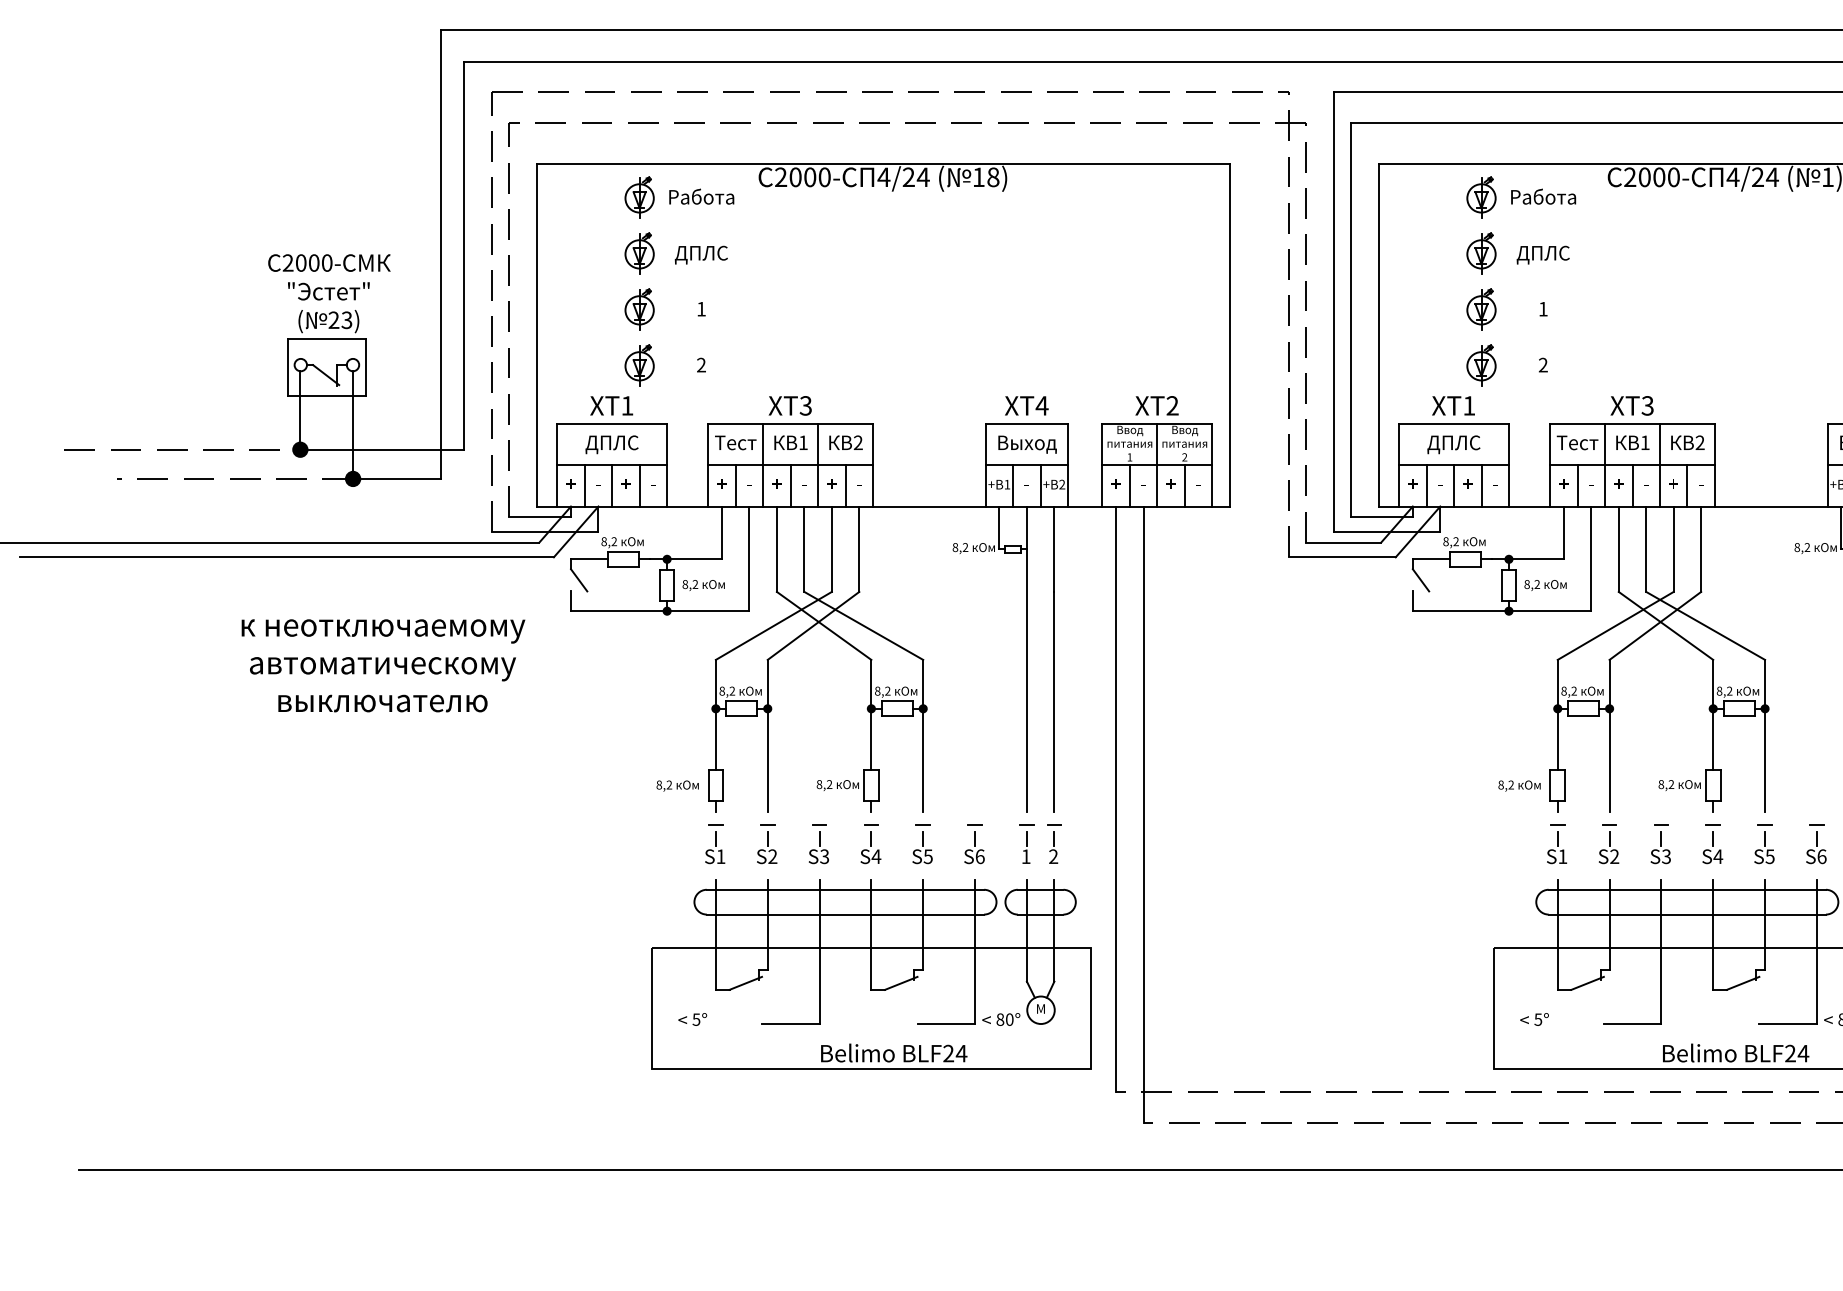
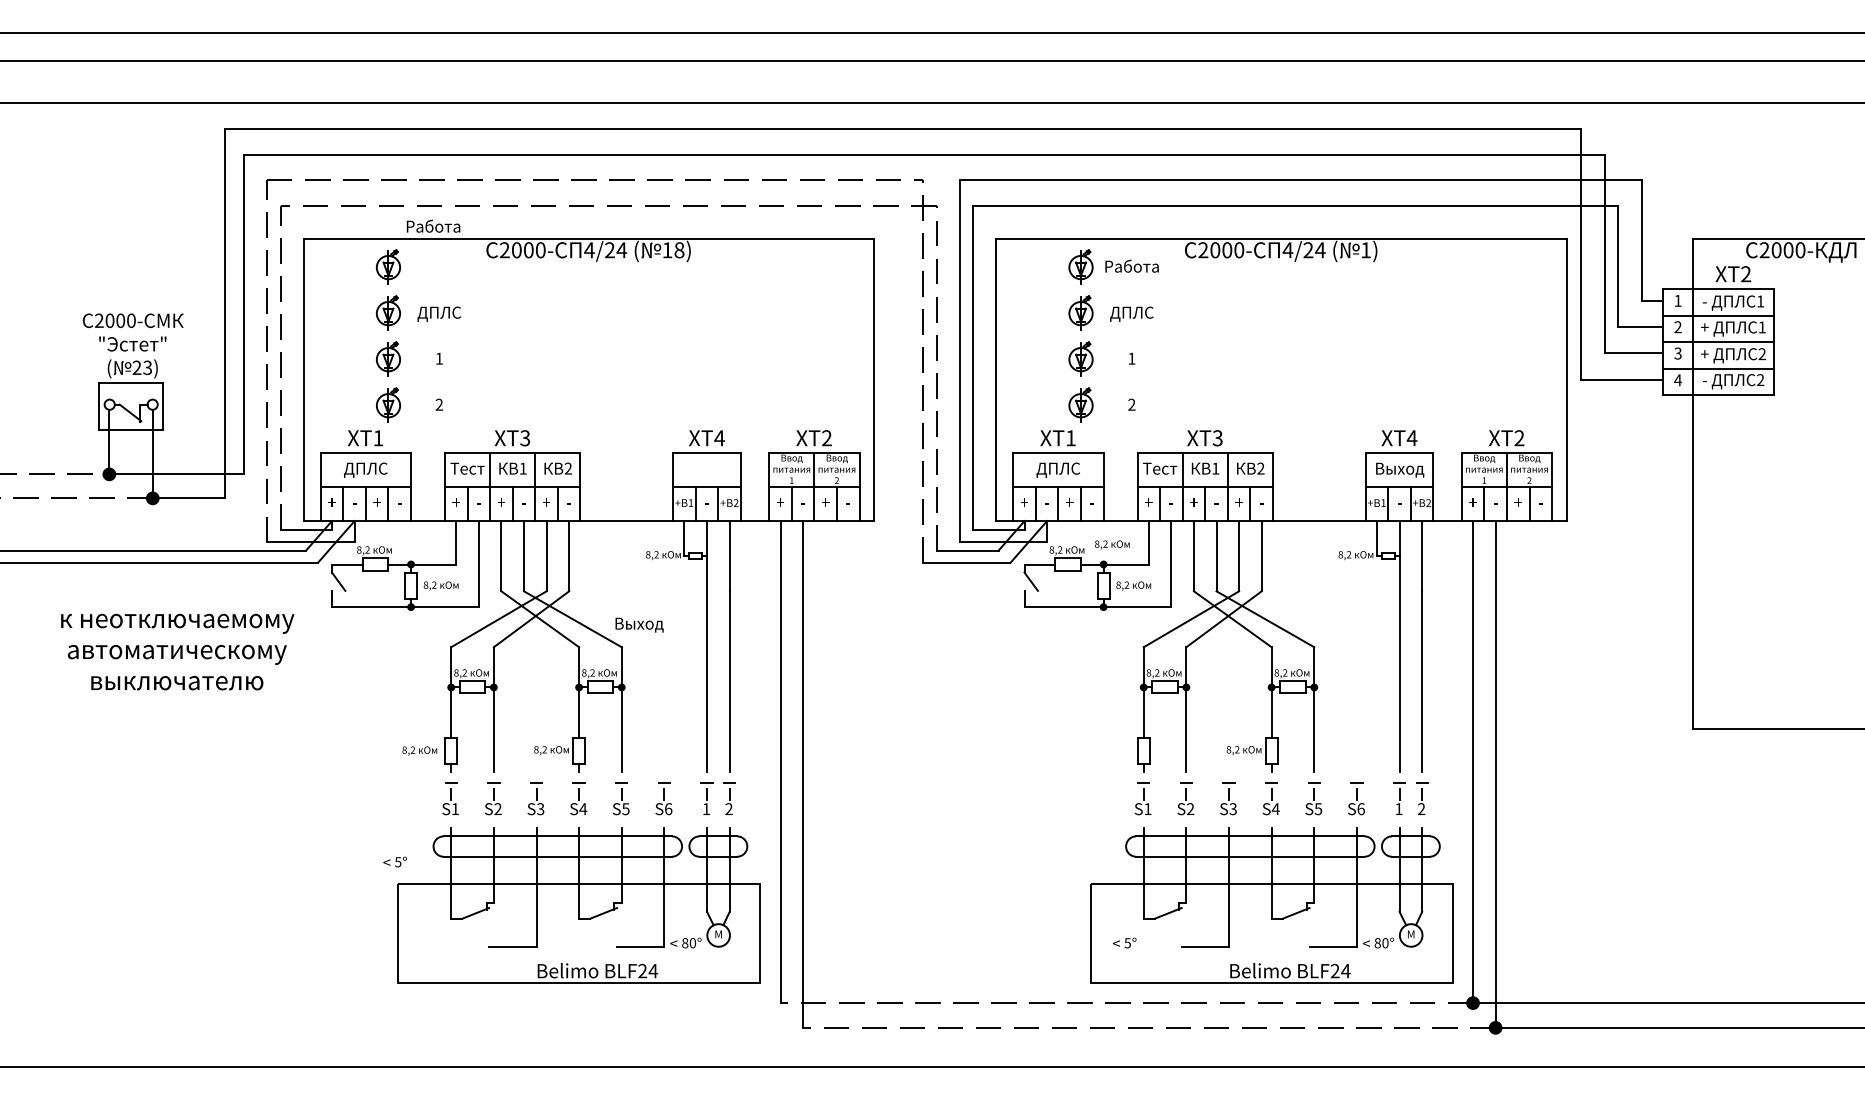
text: (701, 195) -> (433, 225), moved
text: (1027, 443) -> (639, 624), moved
text: (1519, 785) -> (1112, 544), moved
text: (691, 1018) -> (394, 861), moved

